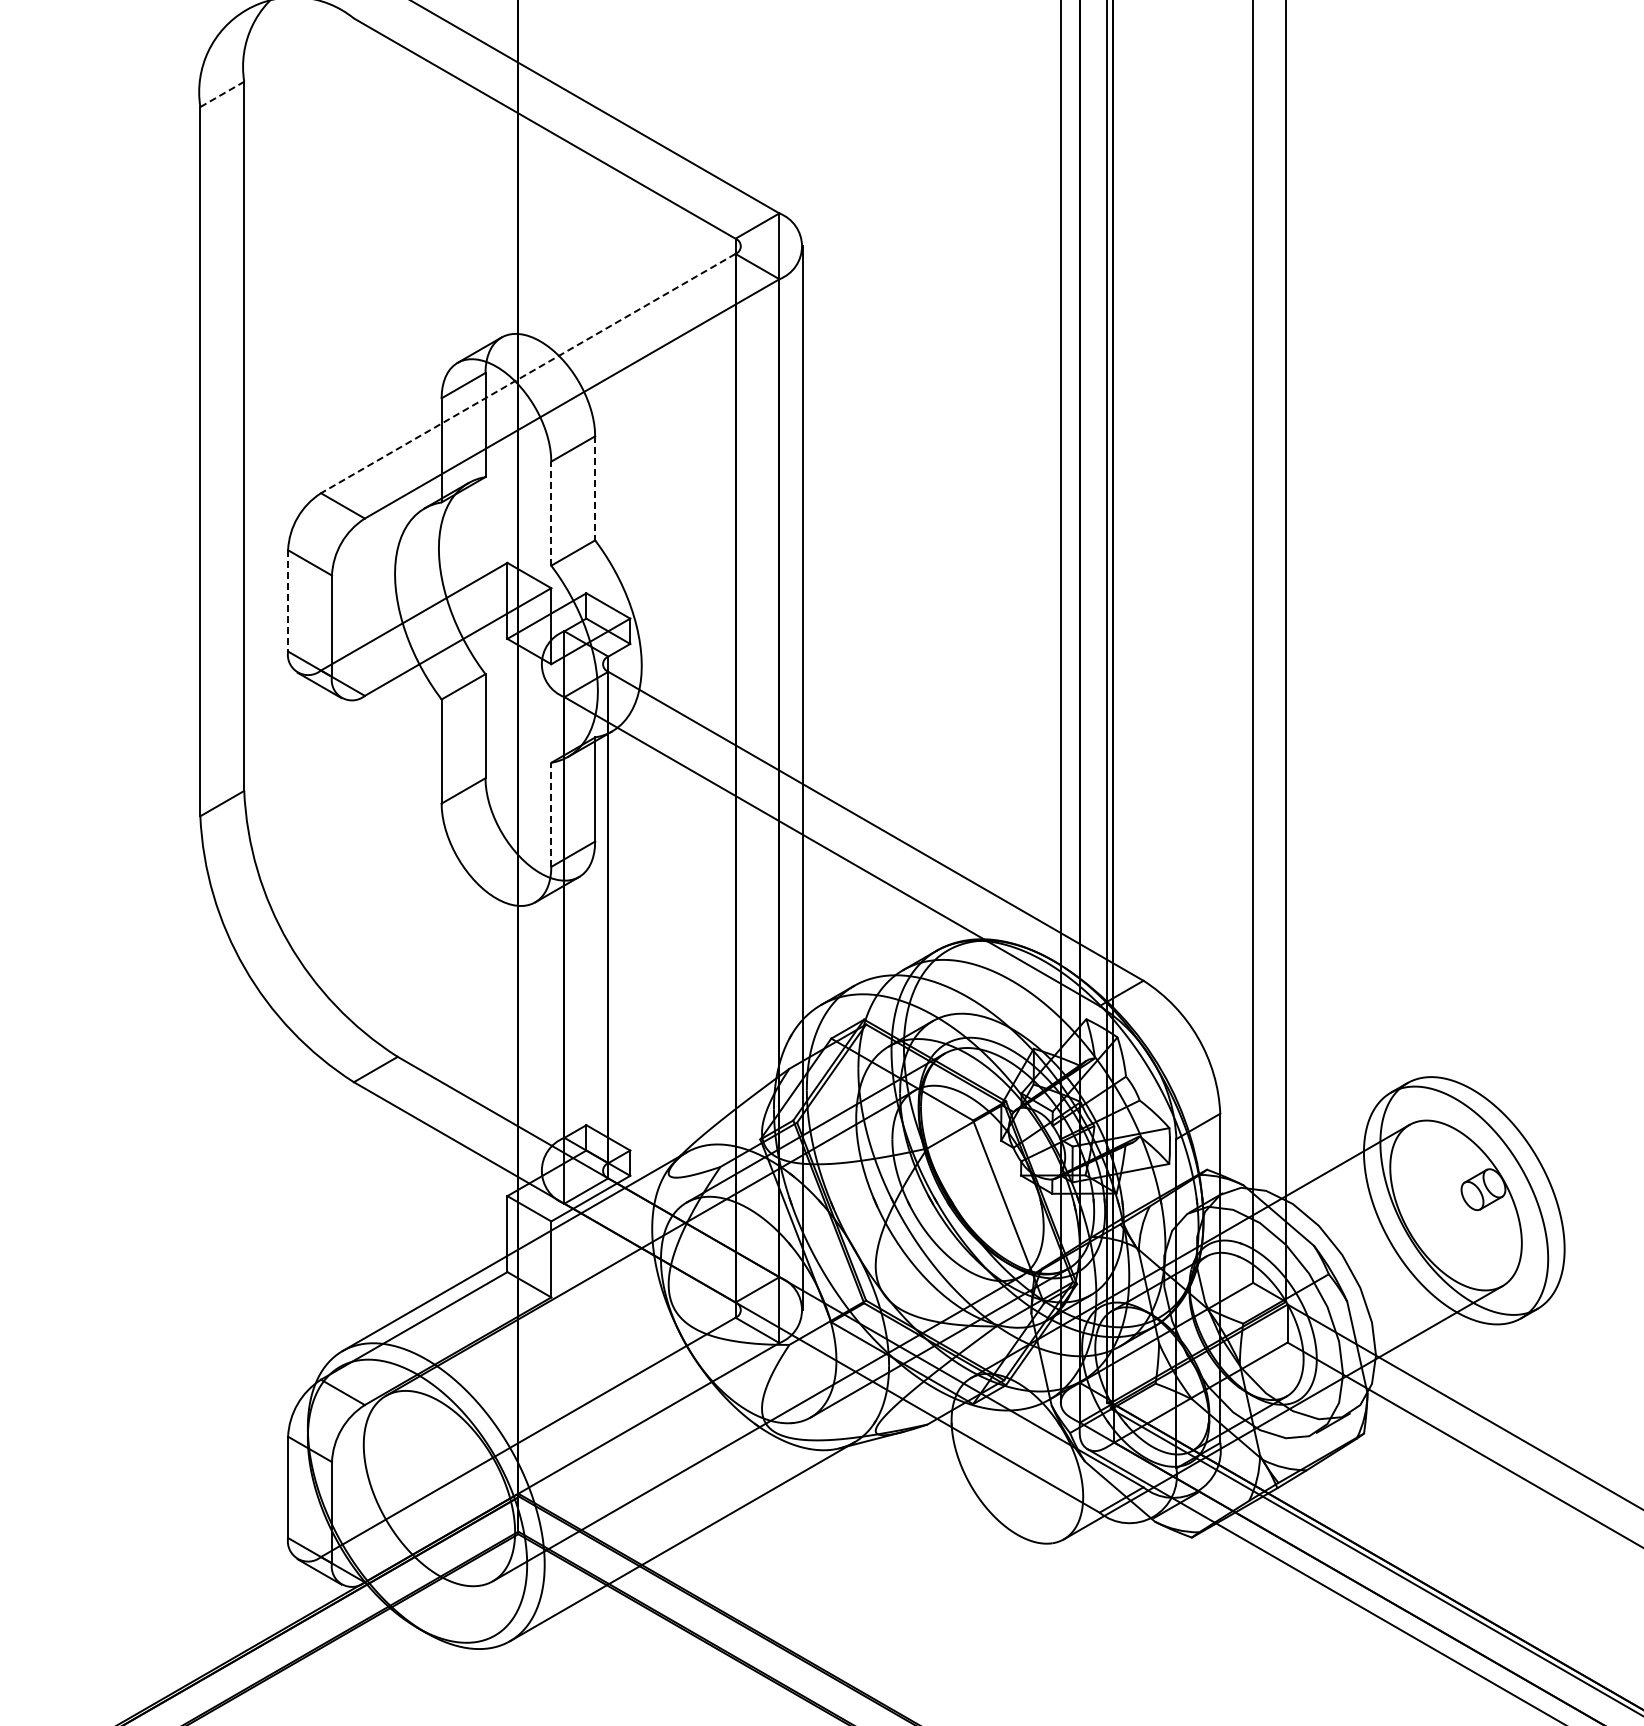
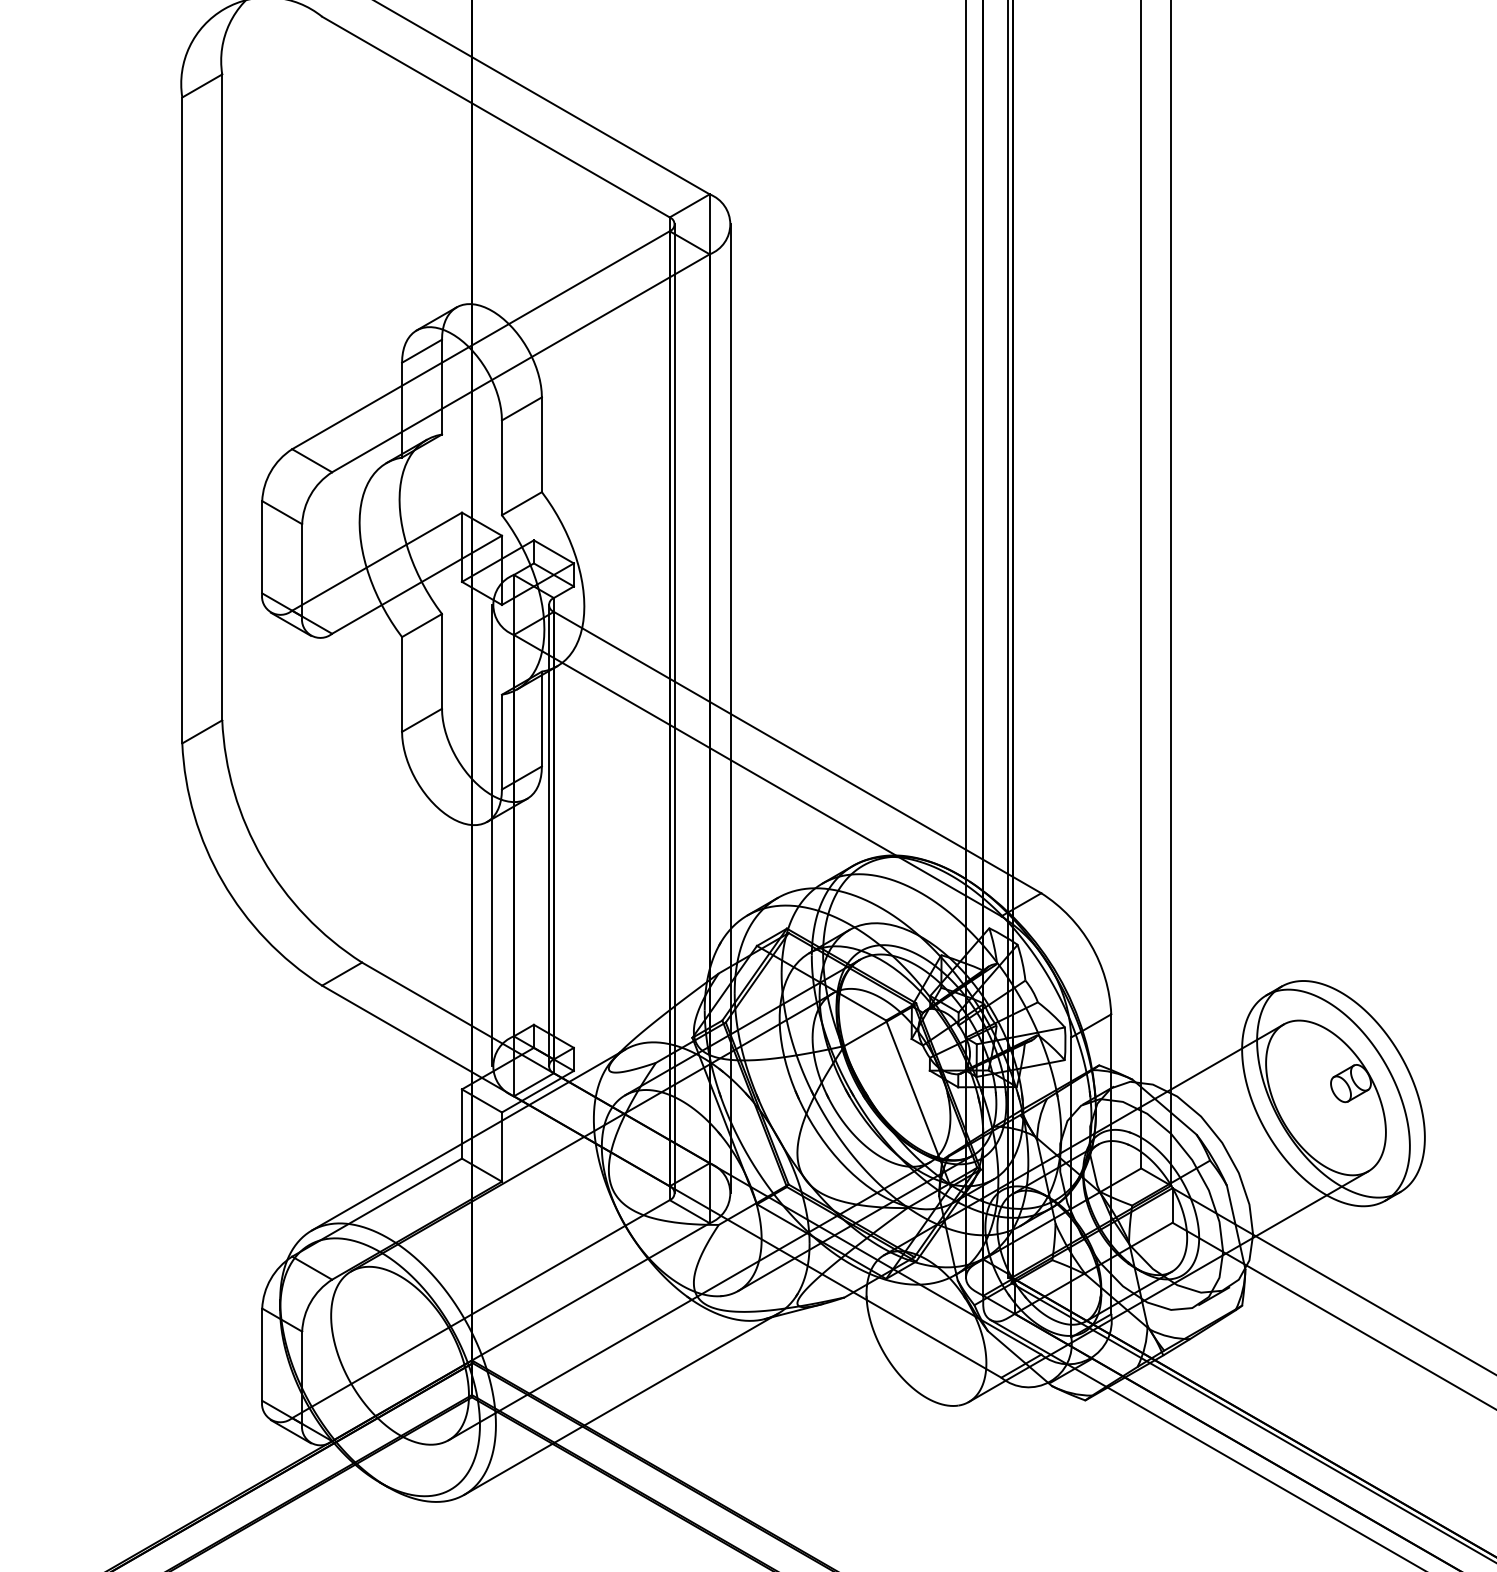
line: (222, 94) -> (202, 86), dashed -> solid
line: (527, 373) -> (480, 340), dashed -> solid
line: (595, 488) -> (542, 444), dashed -> solid
line: (551, 513) -> (502, 467), dashed -> solid
line: (288, 600) -> (262, 546), dashed -> solid
line: (741, 778) -> (675, 709), added
line: (551, 814) -> (502, 741), dashed -> solid
line: (540, 917) -> (492, 835), added
line: (602, 917) -> (548, 835), added

